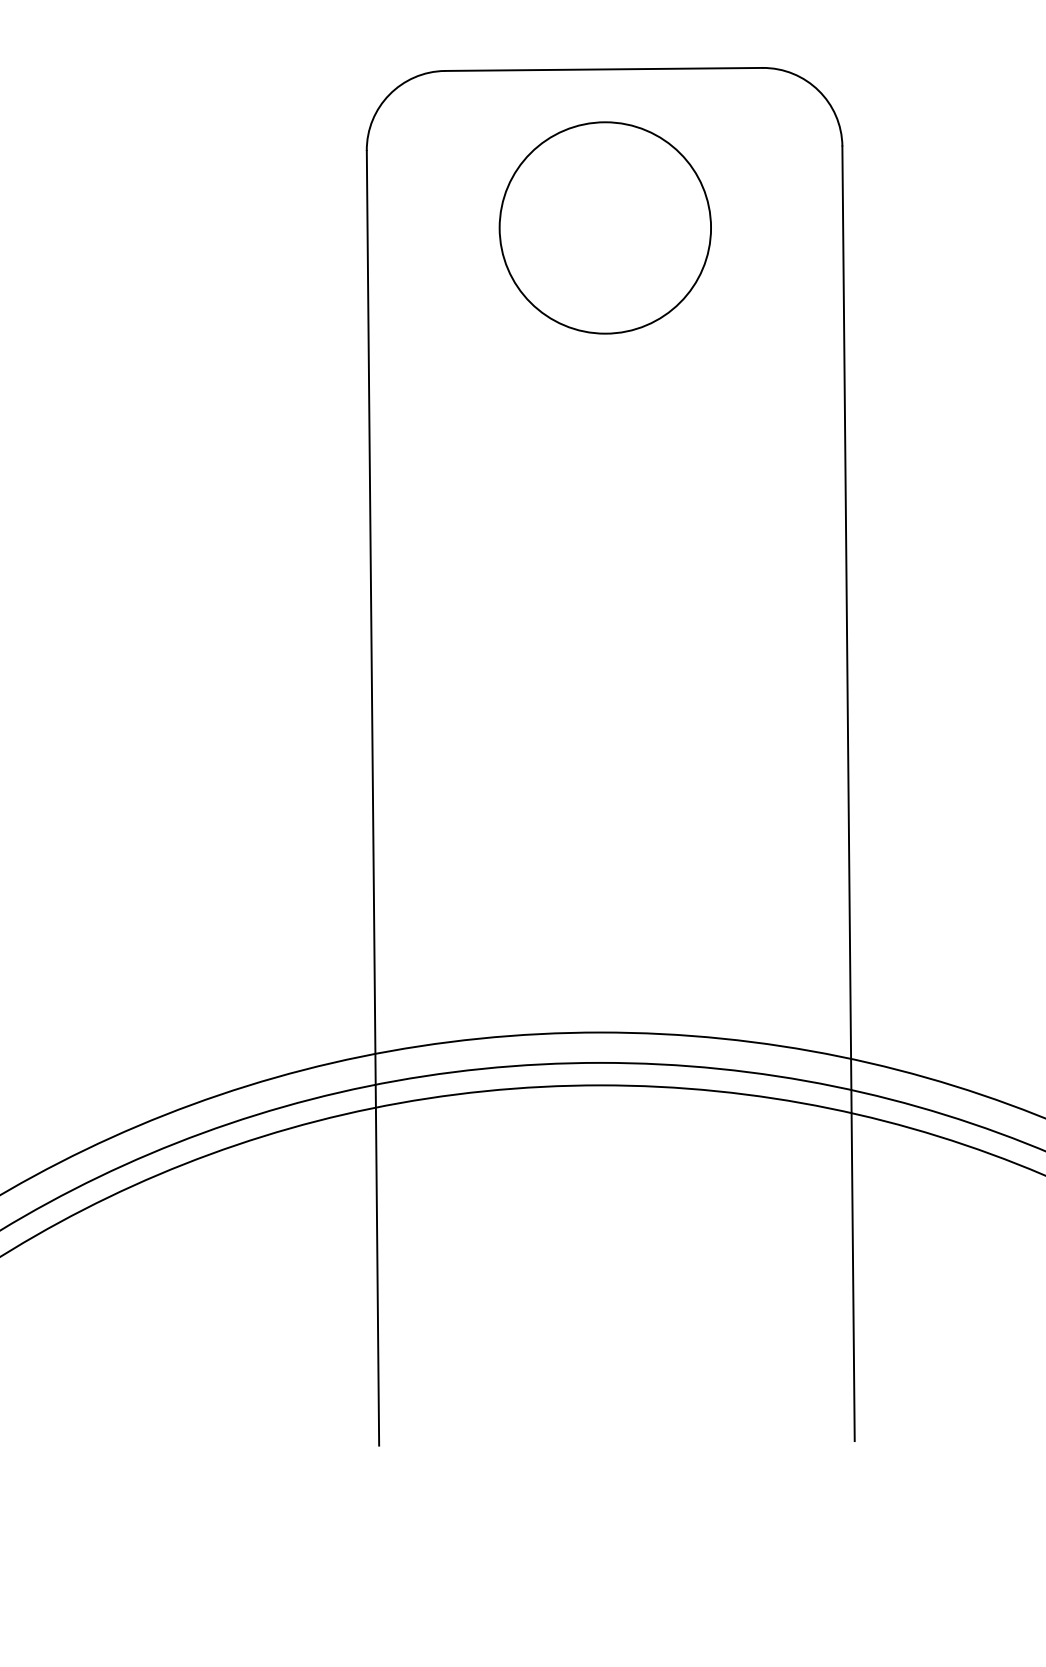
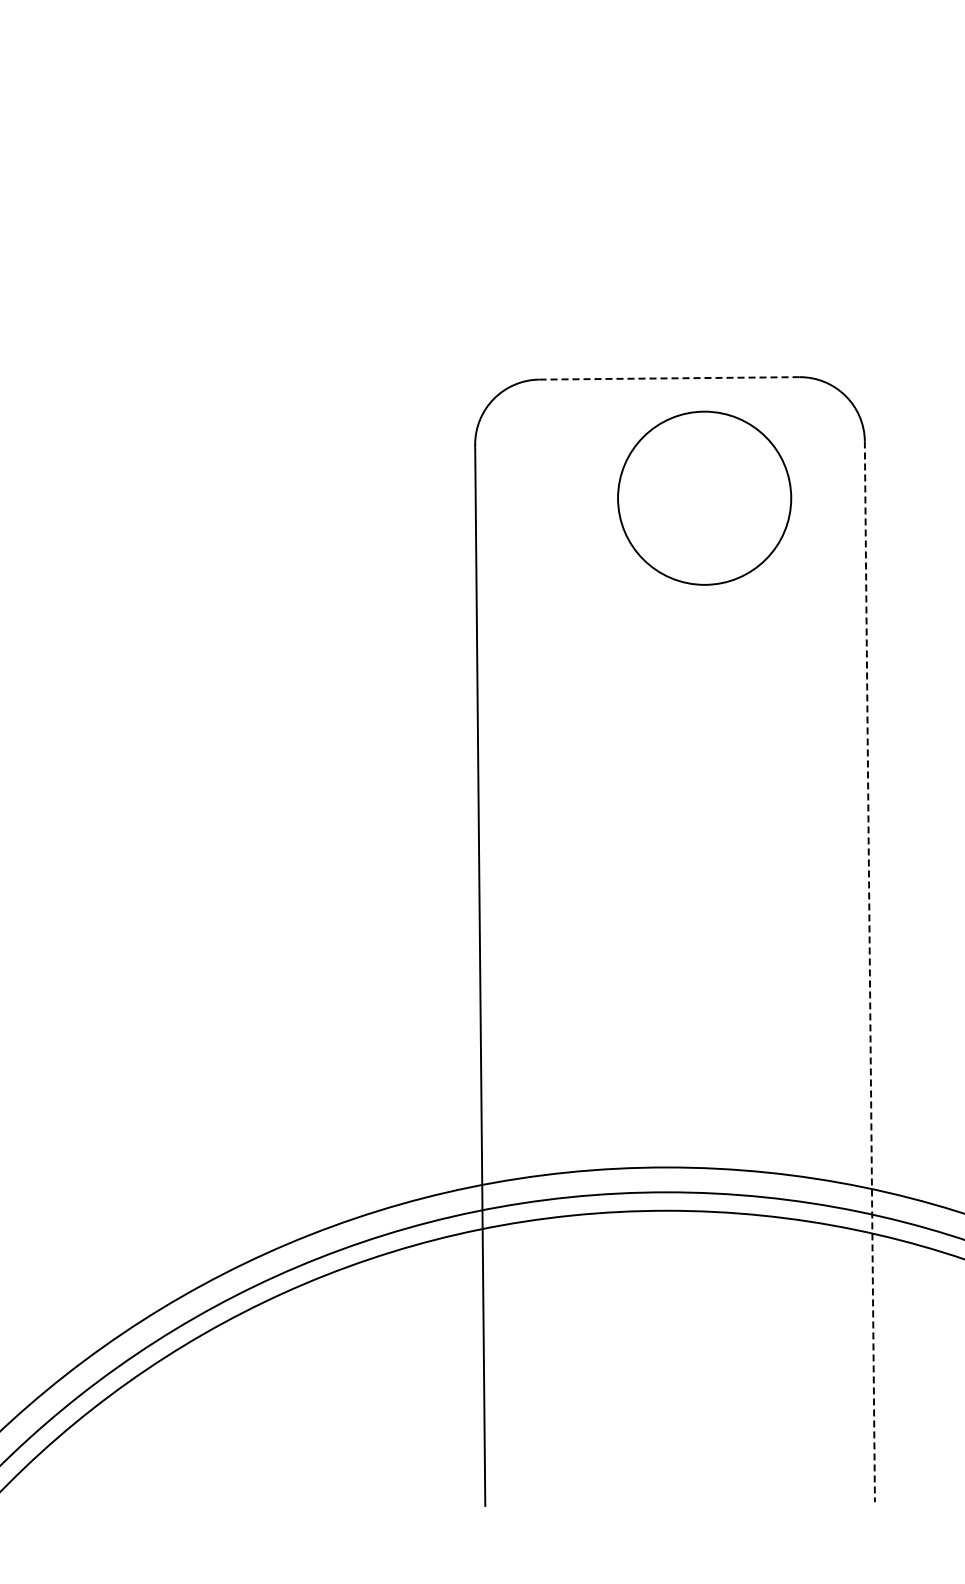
line: (603, 69) -> (669, 378), solid -> dashed
circle: (605, 227) -> (704, 497), moved
line: (848, 794) -> (869, 972), solid -> dashed

